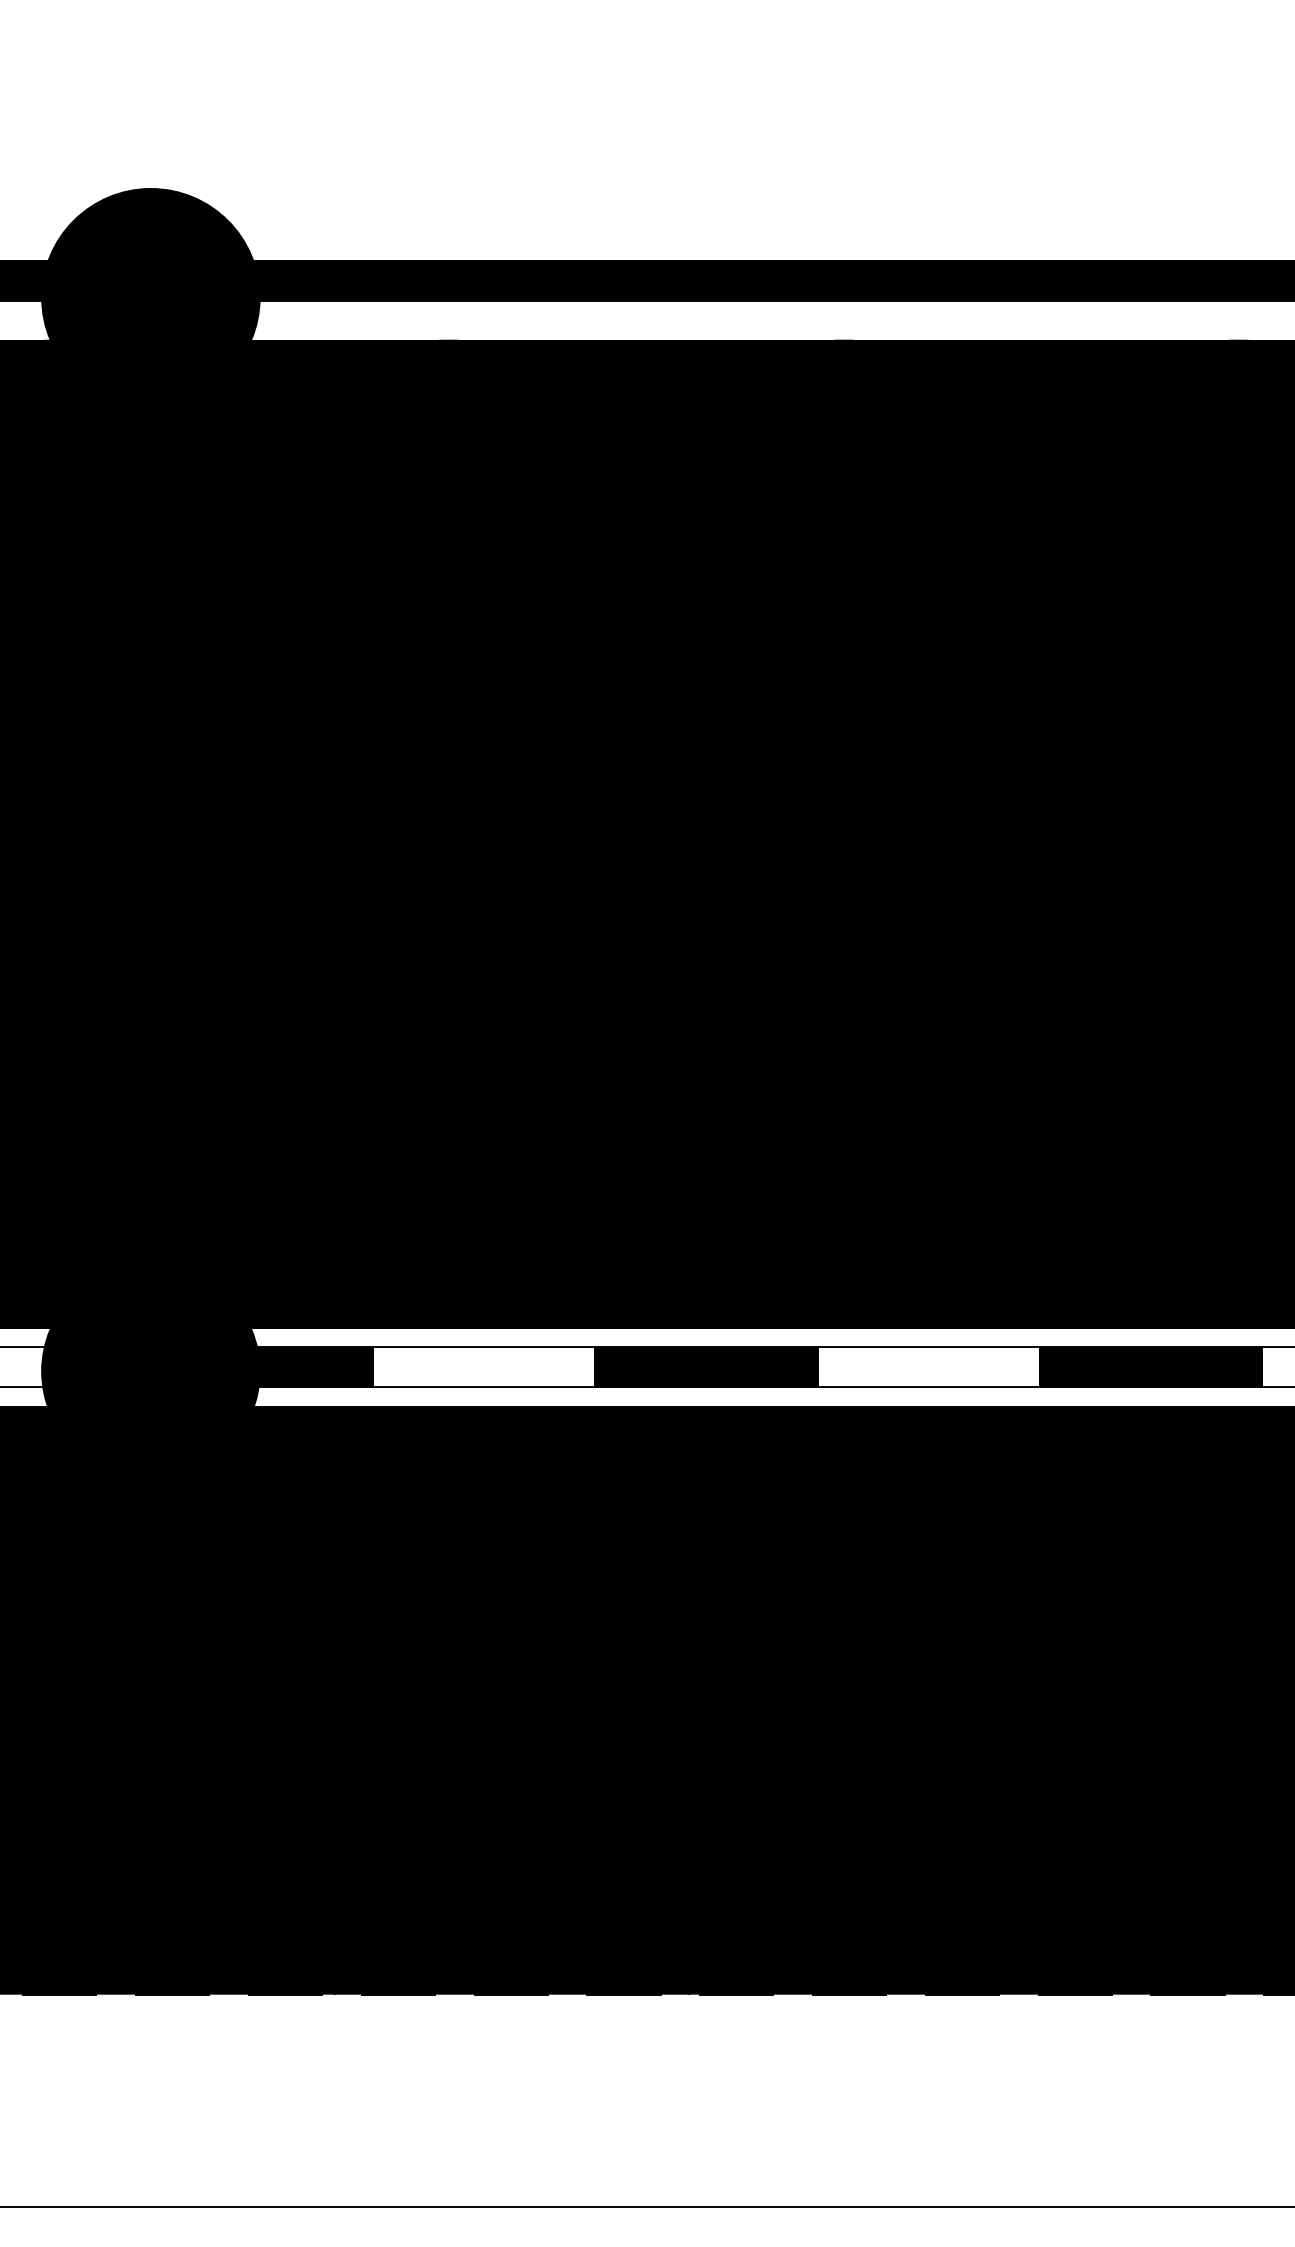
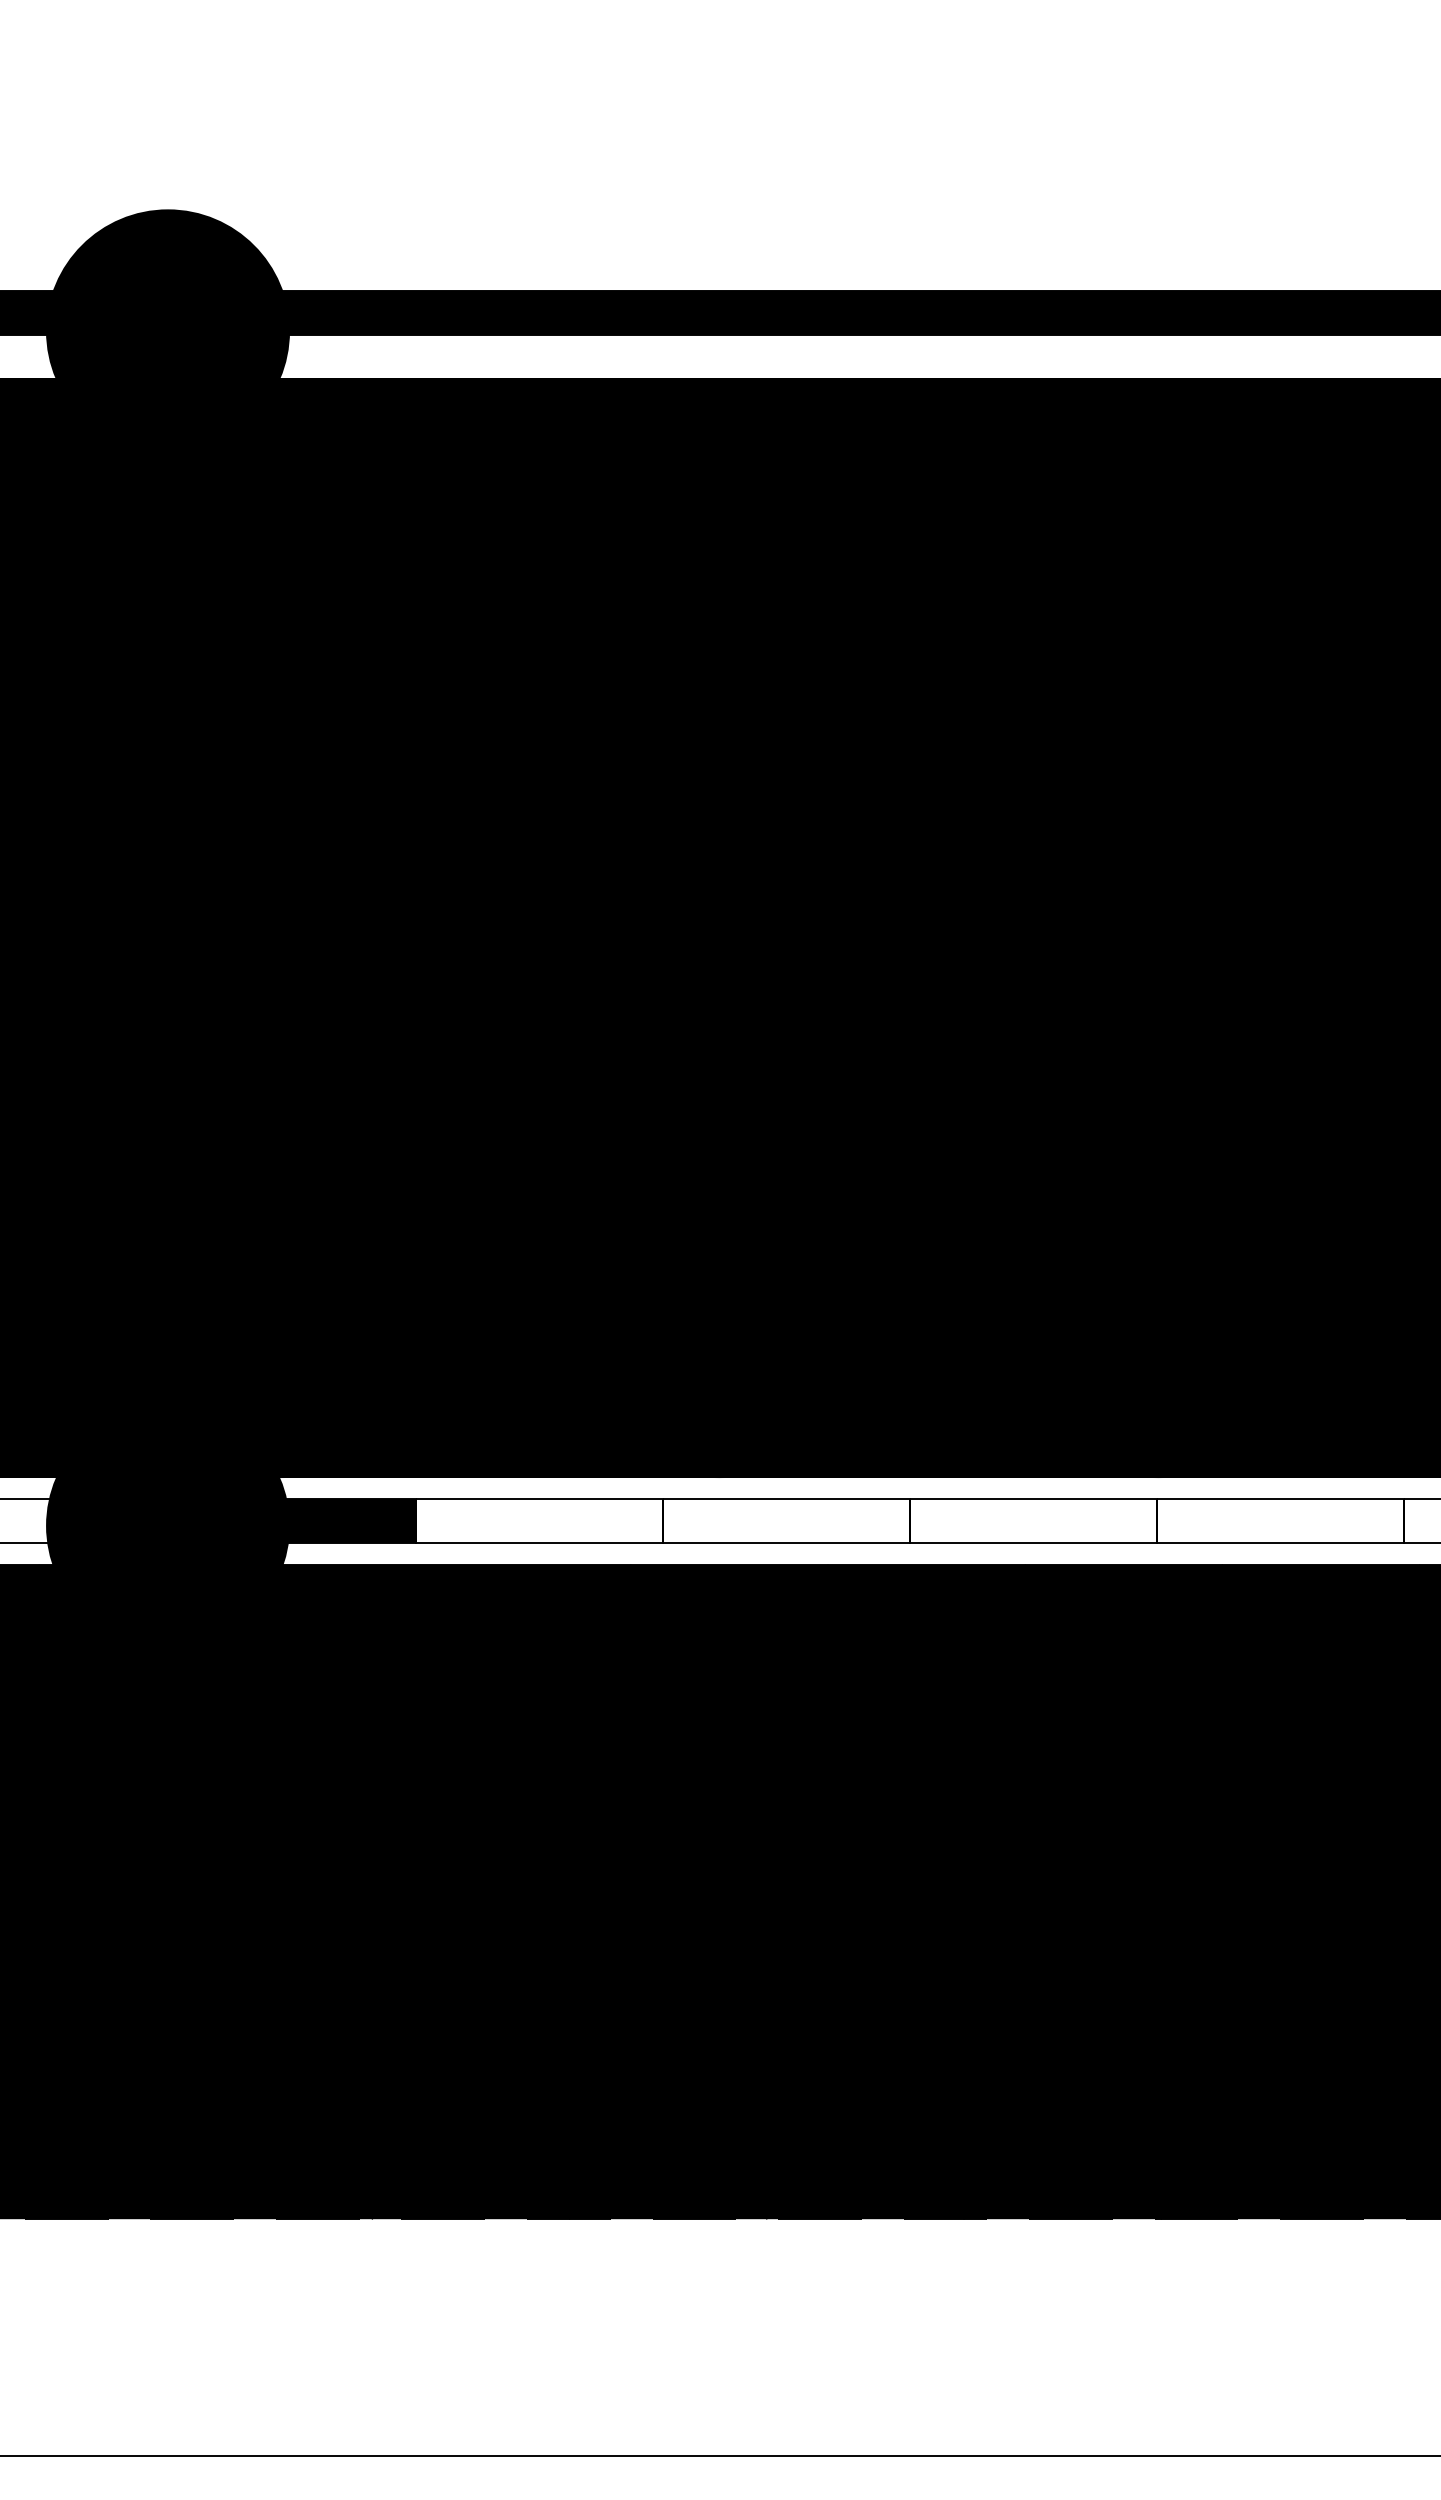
fill: (706, 1366) -> (786, 1520), removed
fill: (1150, 1366) -> (1280, 1520), removed

